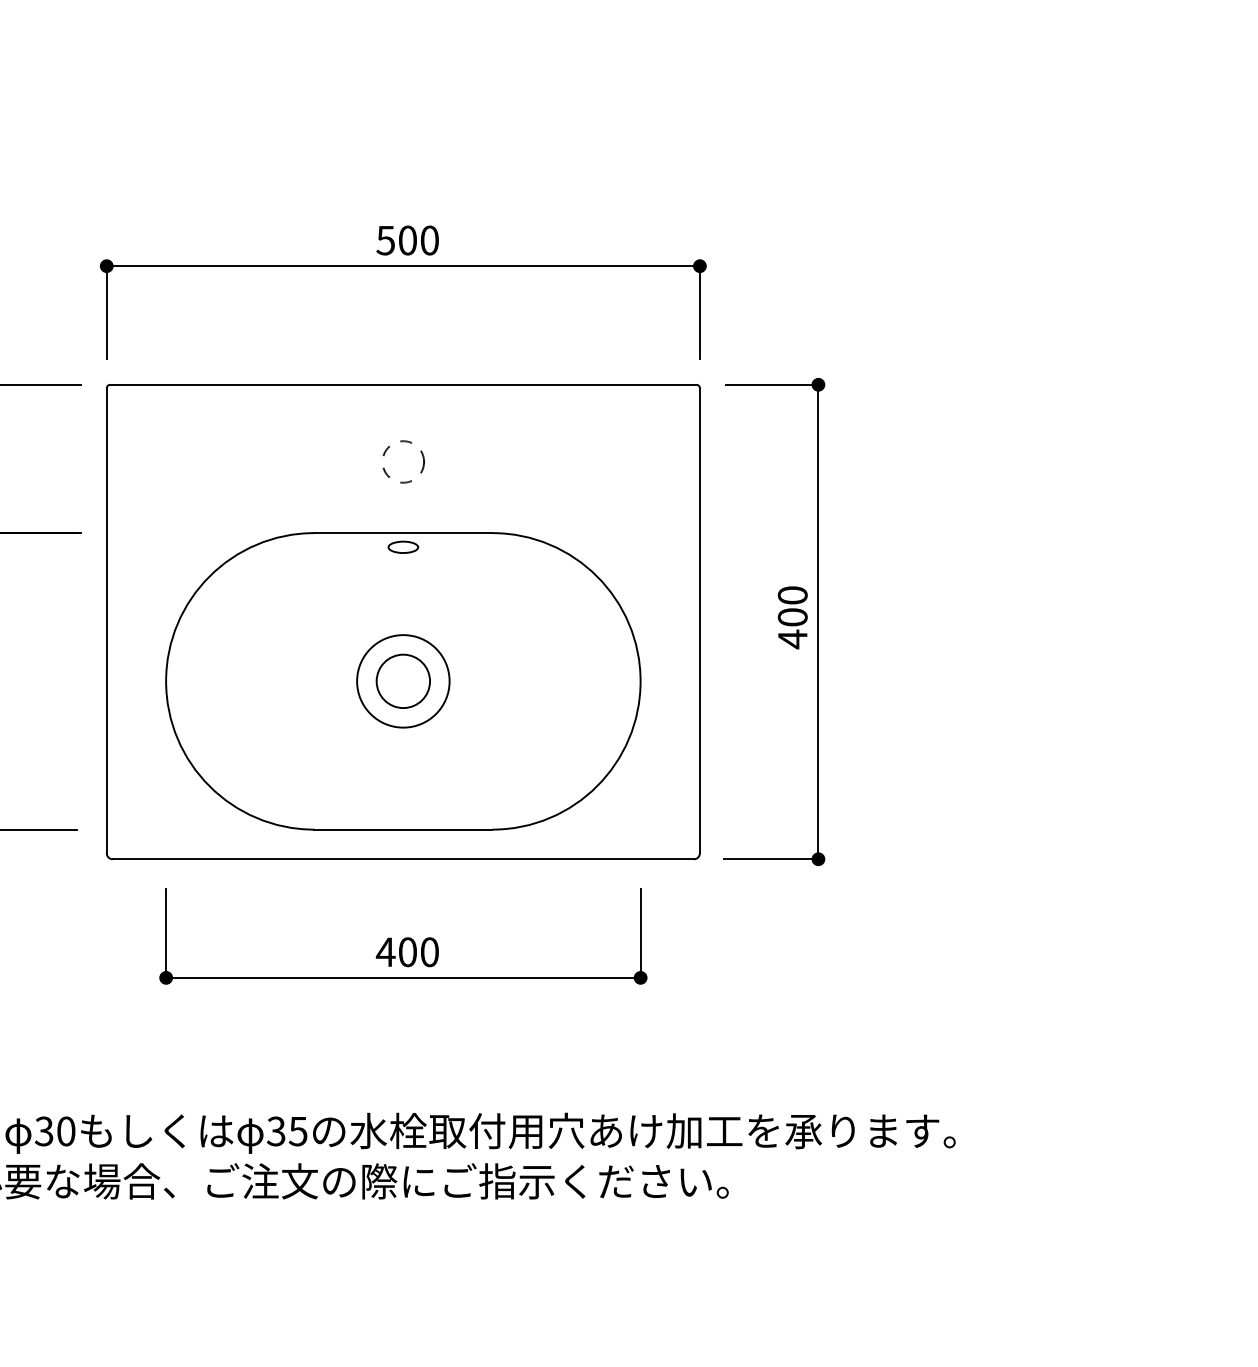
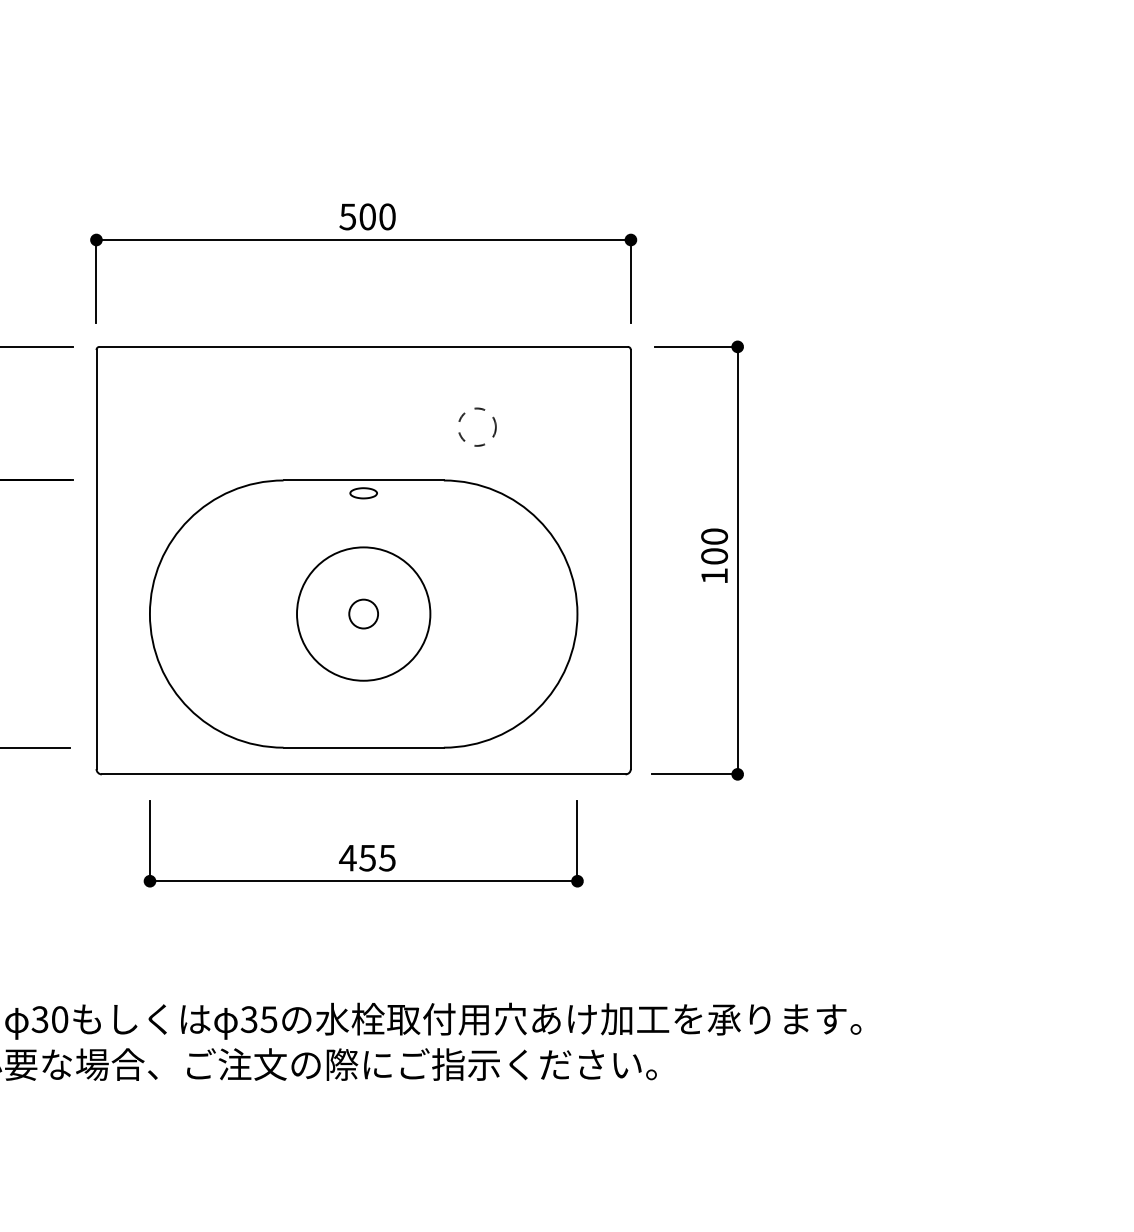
circle: (403, 461) -> (477, 426), moved
text: (792, 639) -> (714, 576), 400 -> 100
circle: (403, 681) -> (363, 614), size x0.6
circle: (403, 681) -> (363, 614), size x1.6
text: (418, 952) -> (377, 858), 400 -> 455

